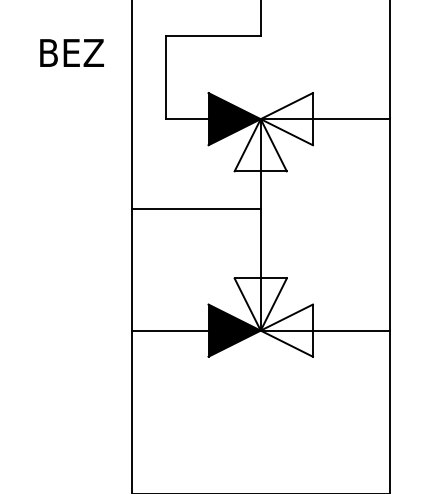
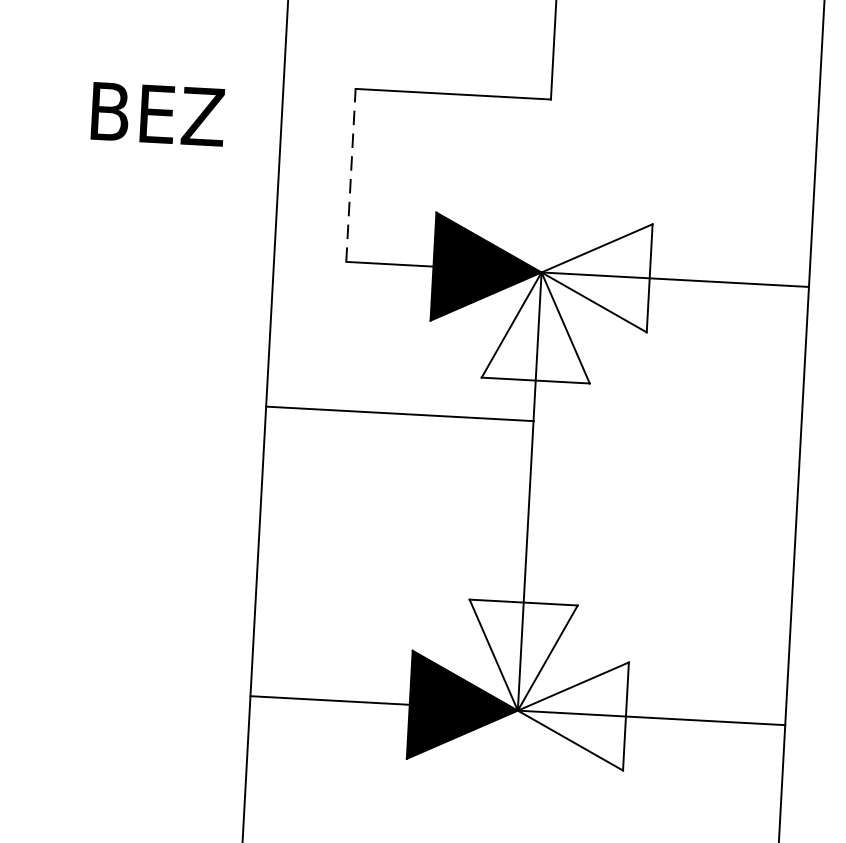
line: (166, 77) -> (350, 175), solid -> dashed
line: (195, 208) -> (398, 412), moved

